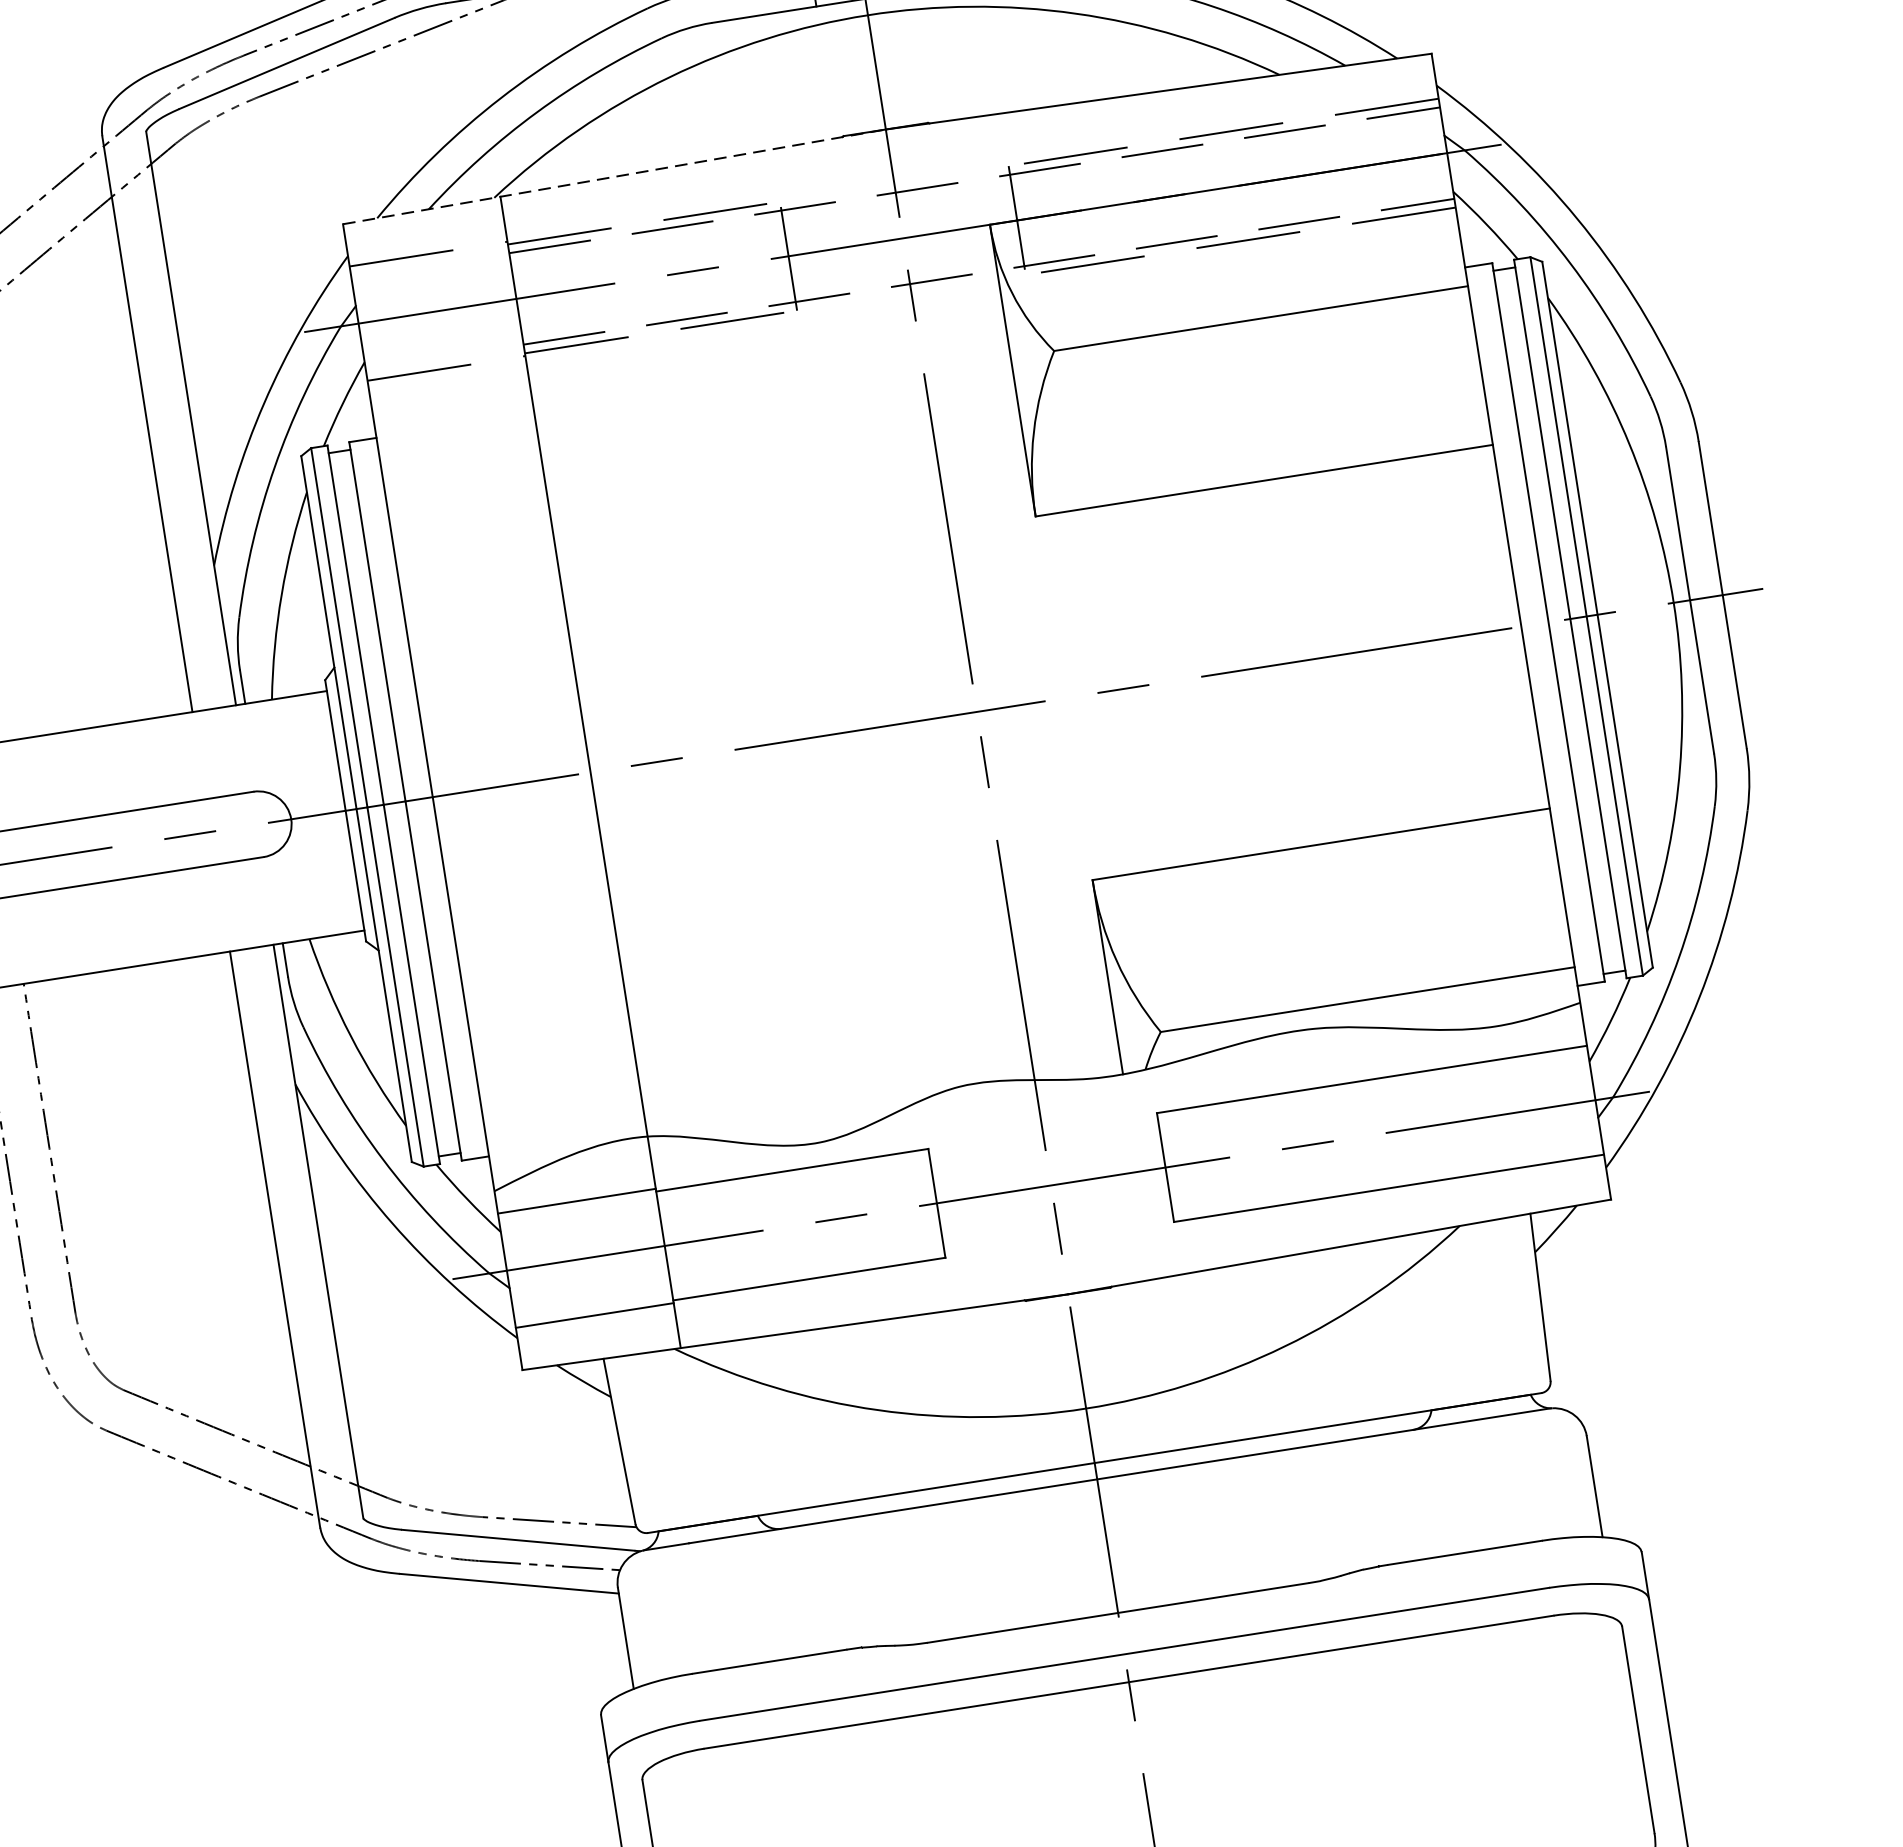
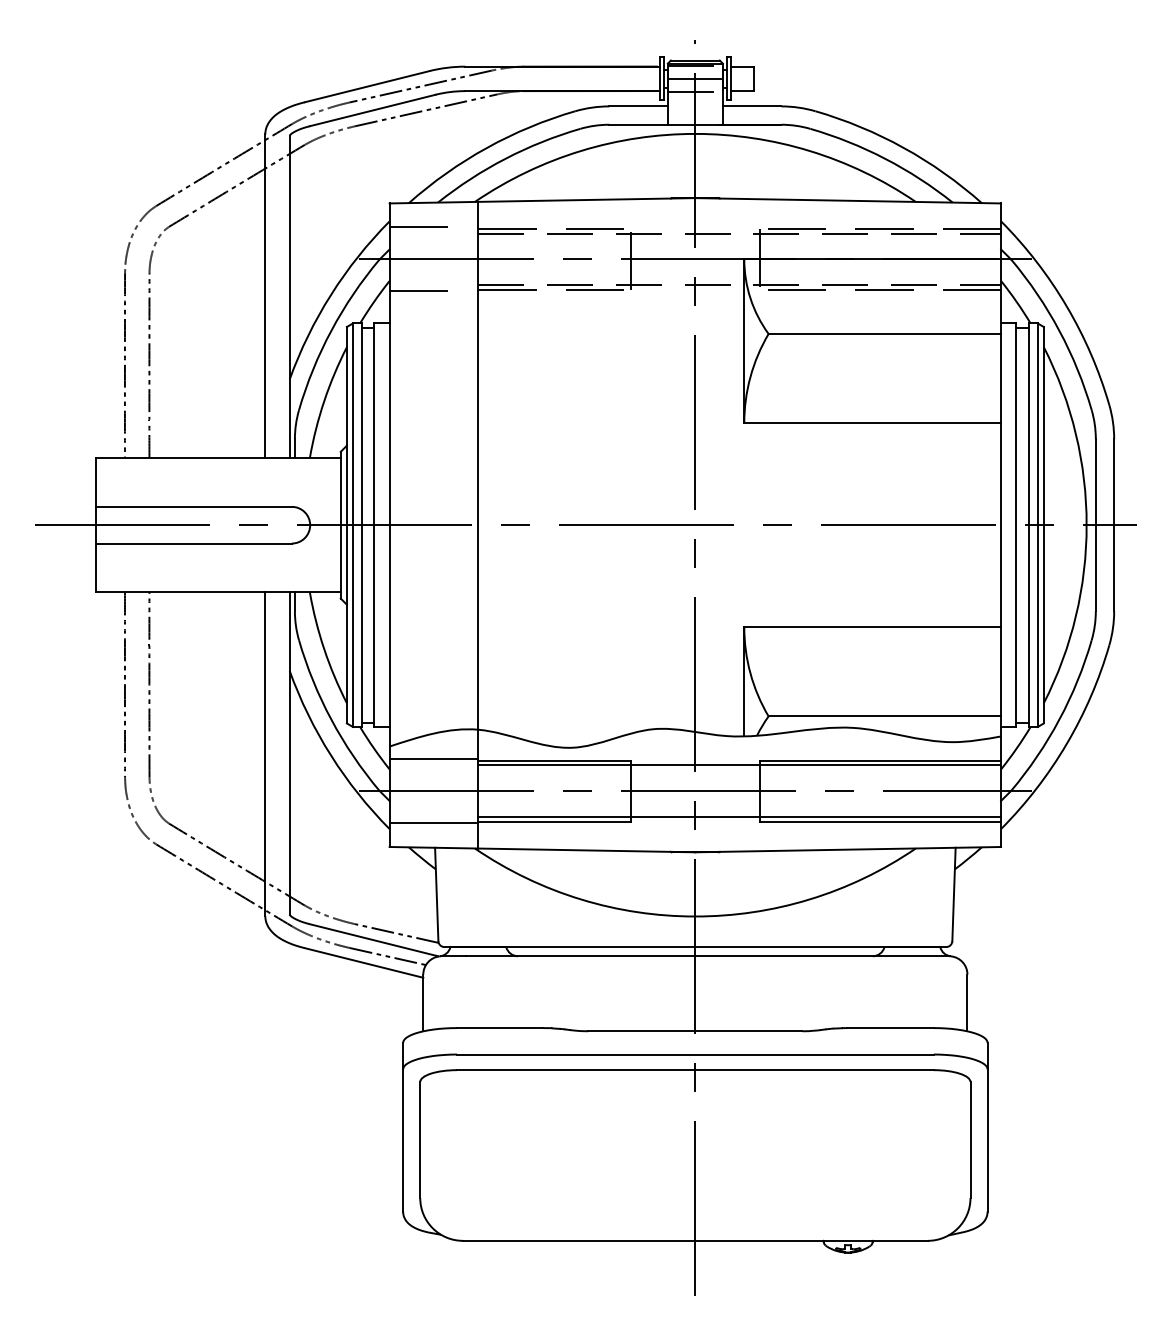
line: (614, 176) -> (542, 200), dashed -> solid
line: (1122, 1127) -> (739, 765), added
line: (1136, 1218) -> (739, 816), added

